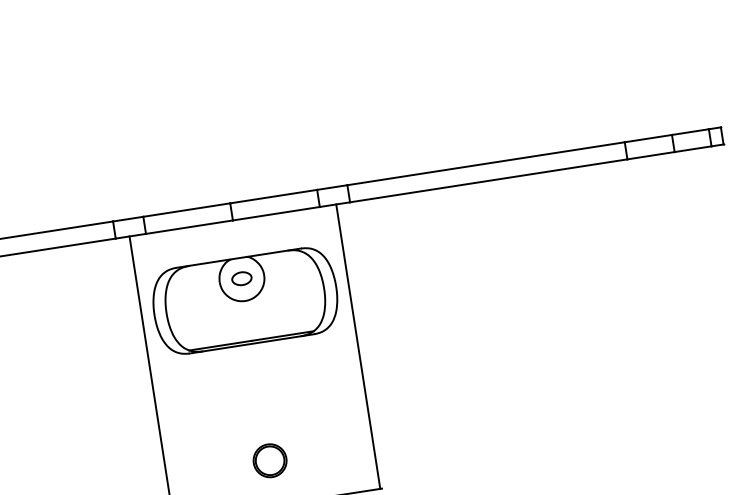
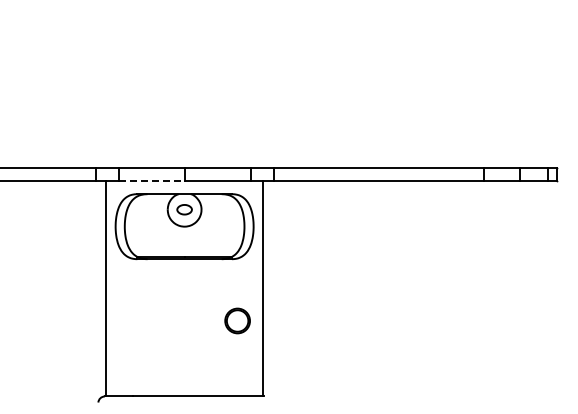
line: (189, 227) -> (151, 180), solid -> dashed
part: (245, 300) -> (184, 226), moved
part: (269, 460) -> (237, 320), moved

